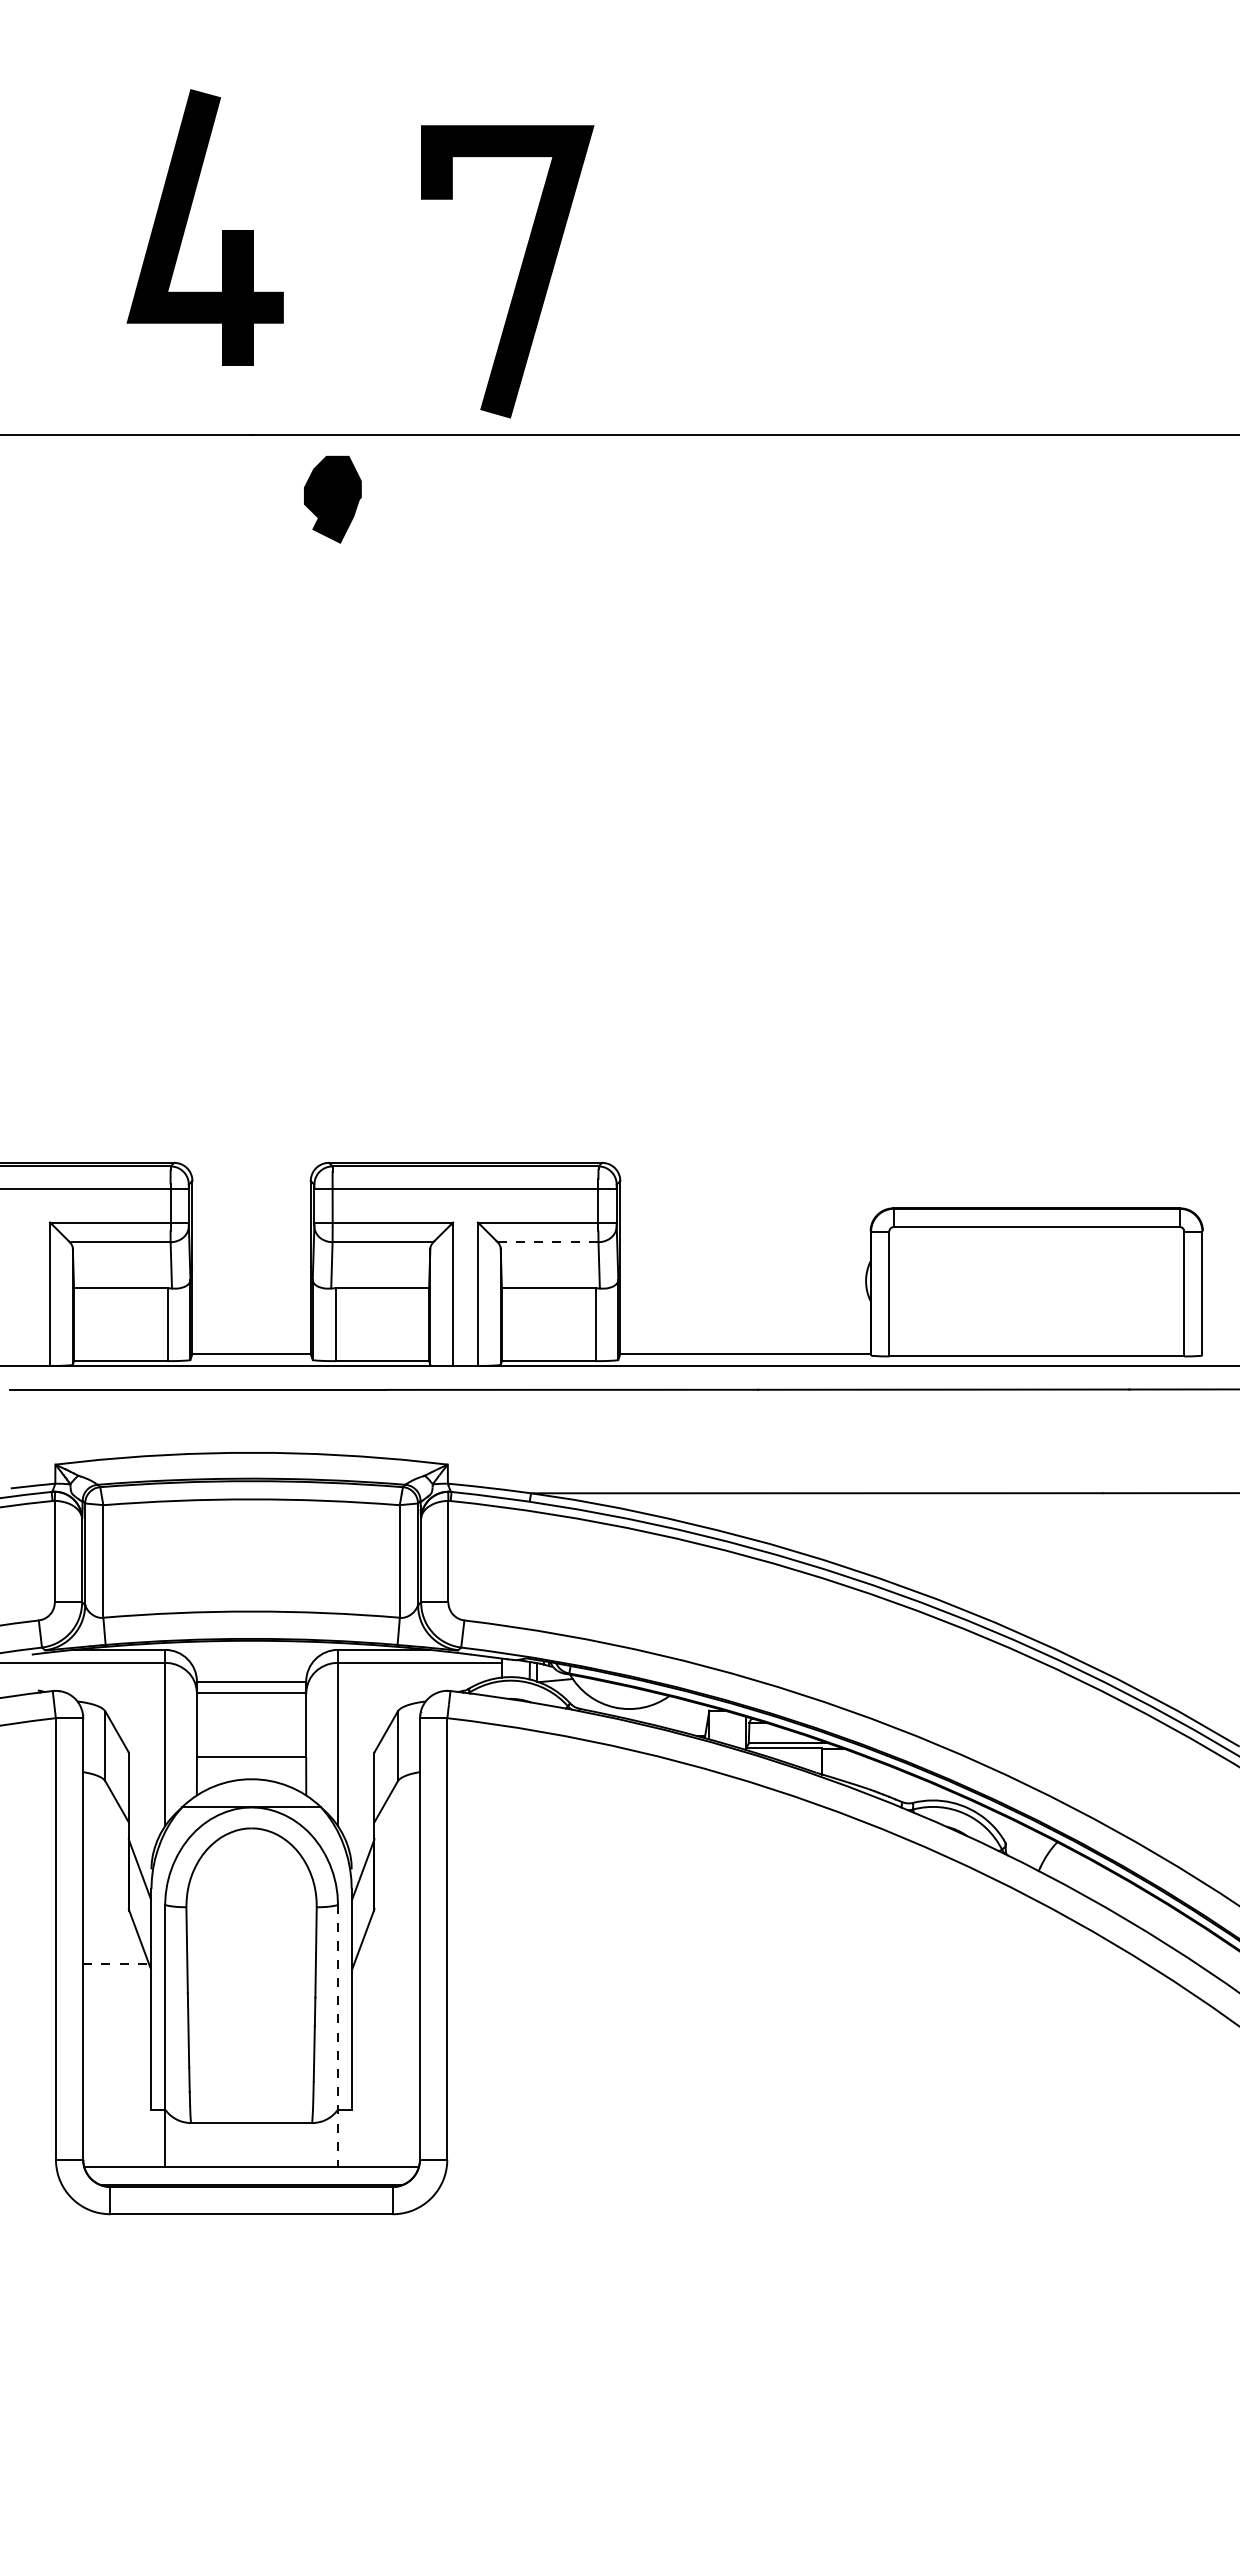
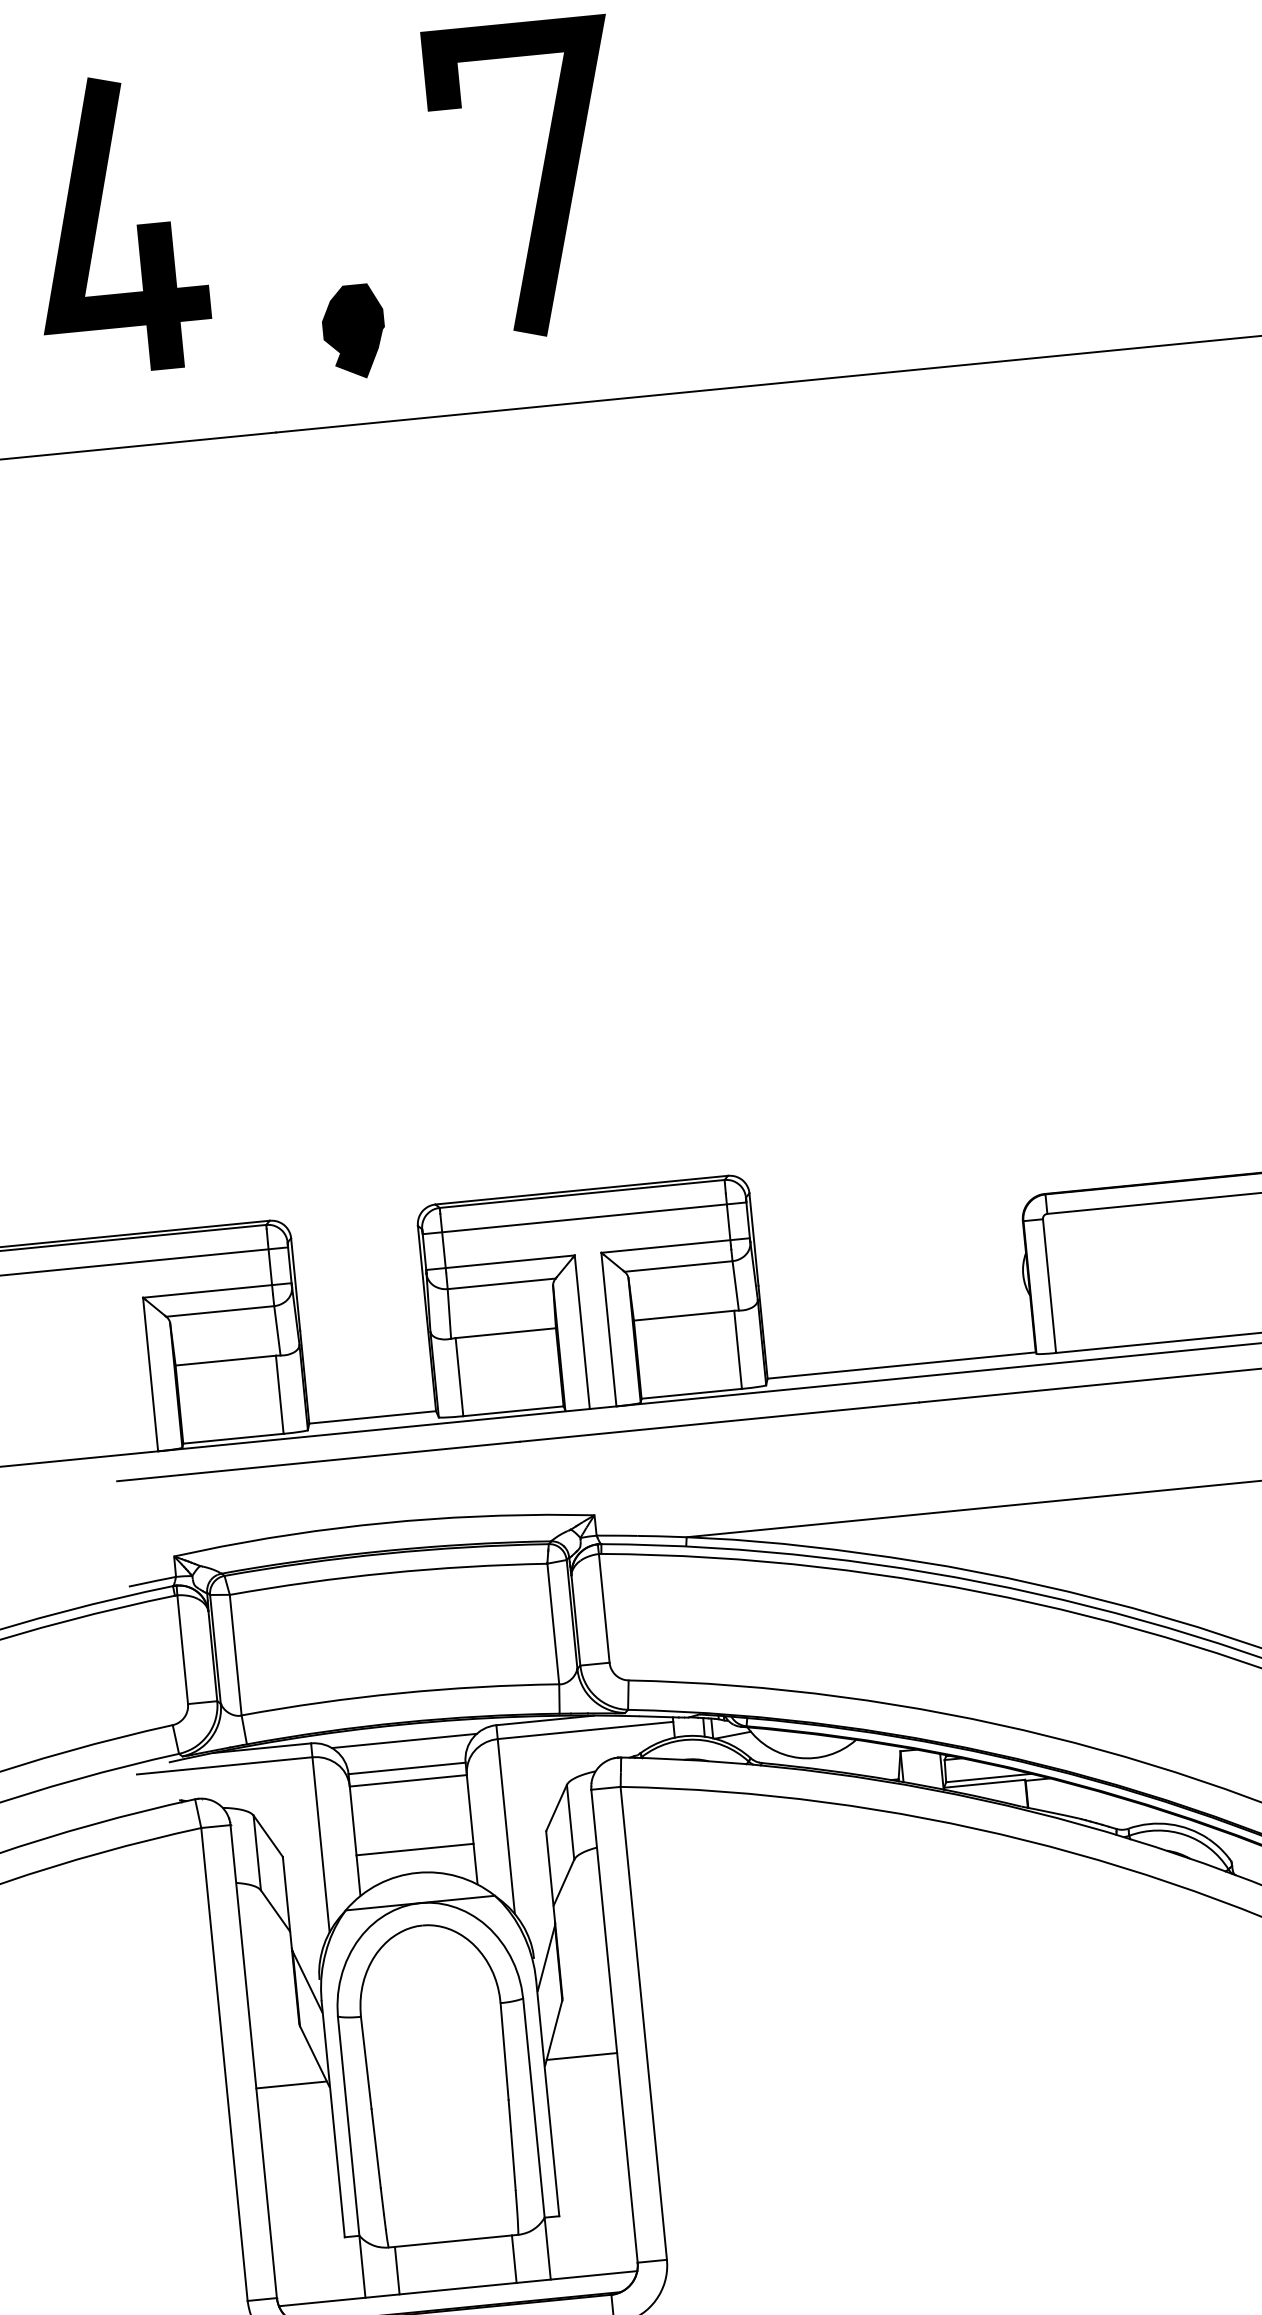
part: (187, 221) -> (98, 219), moved
line: (518, 274) -> (540, 181), moved
part: (332, 499) -> (353, 331), moved
line: (548, 1242) -> (679, 1266), dashed -> solid
line: (251, 1656) -> (404, 1741), added
line: (116, 1963) -> (292, 2084), dashed -> solid
line: (386, 1963) -> (581, 2056), added
line: (338, 2036) -> (537, 2139), dashed -> solid
line: (196, 2145) -> (396, 2270), added
line: (306, 2145) -> (514, 2259), added

